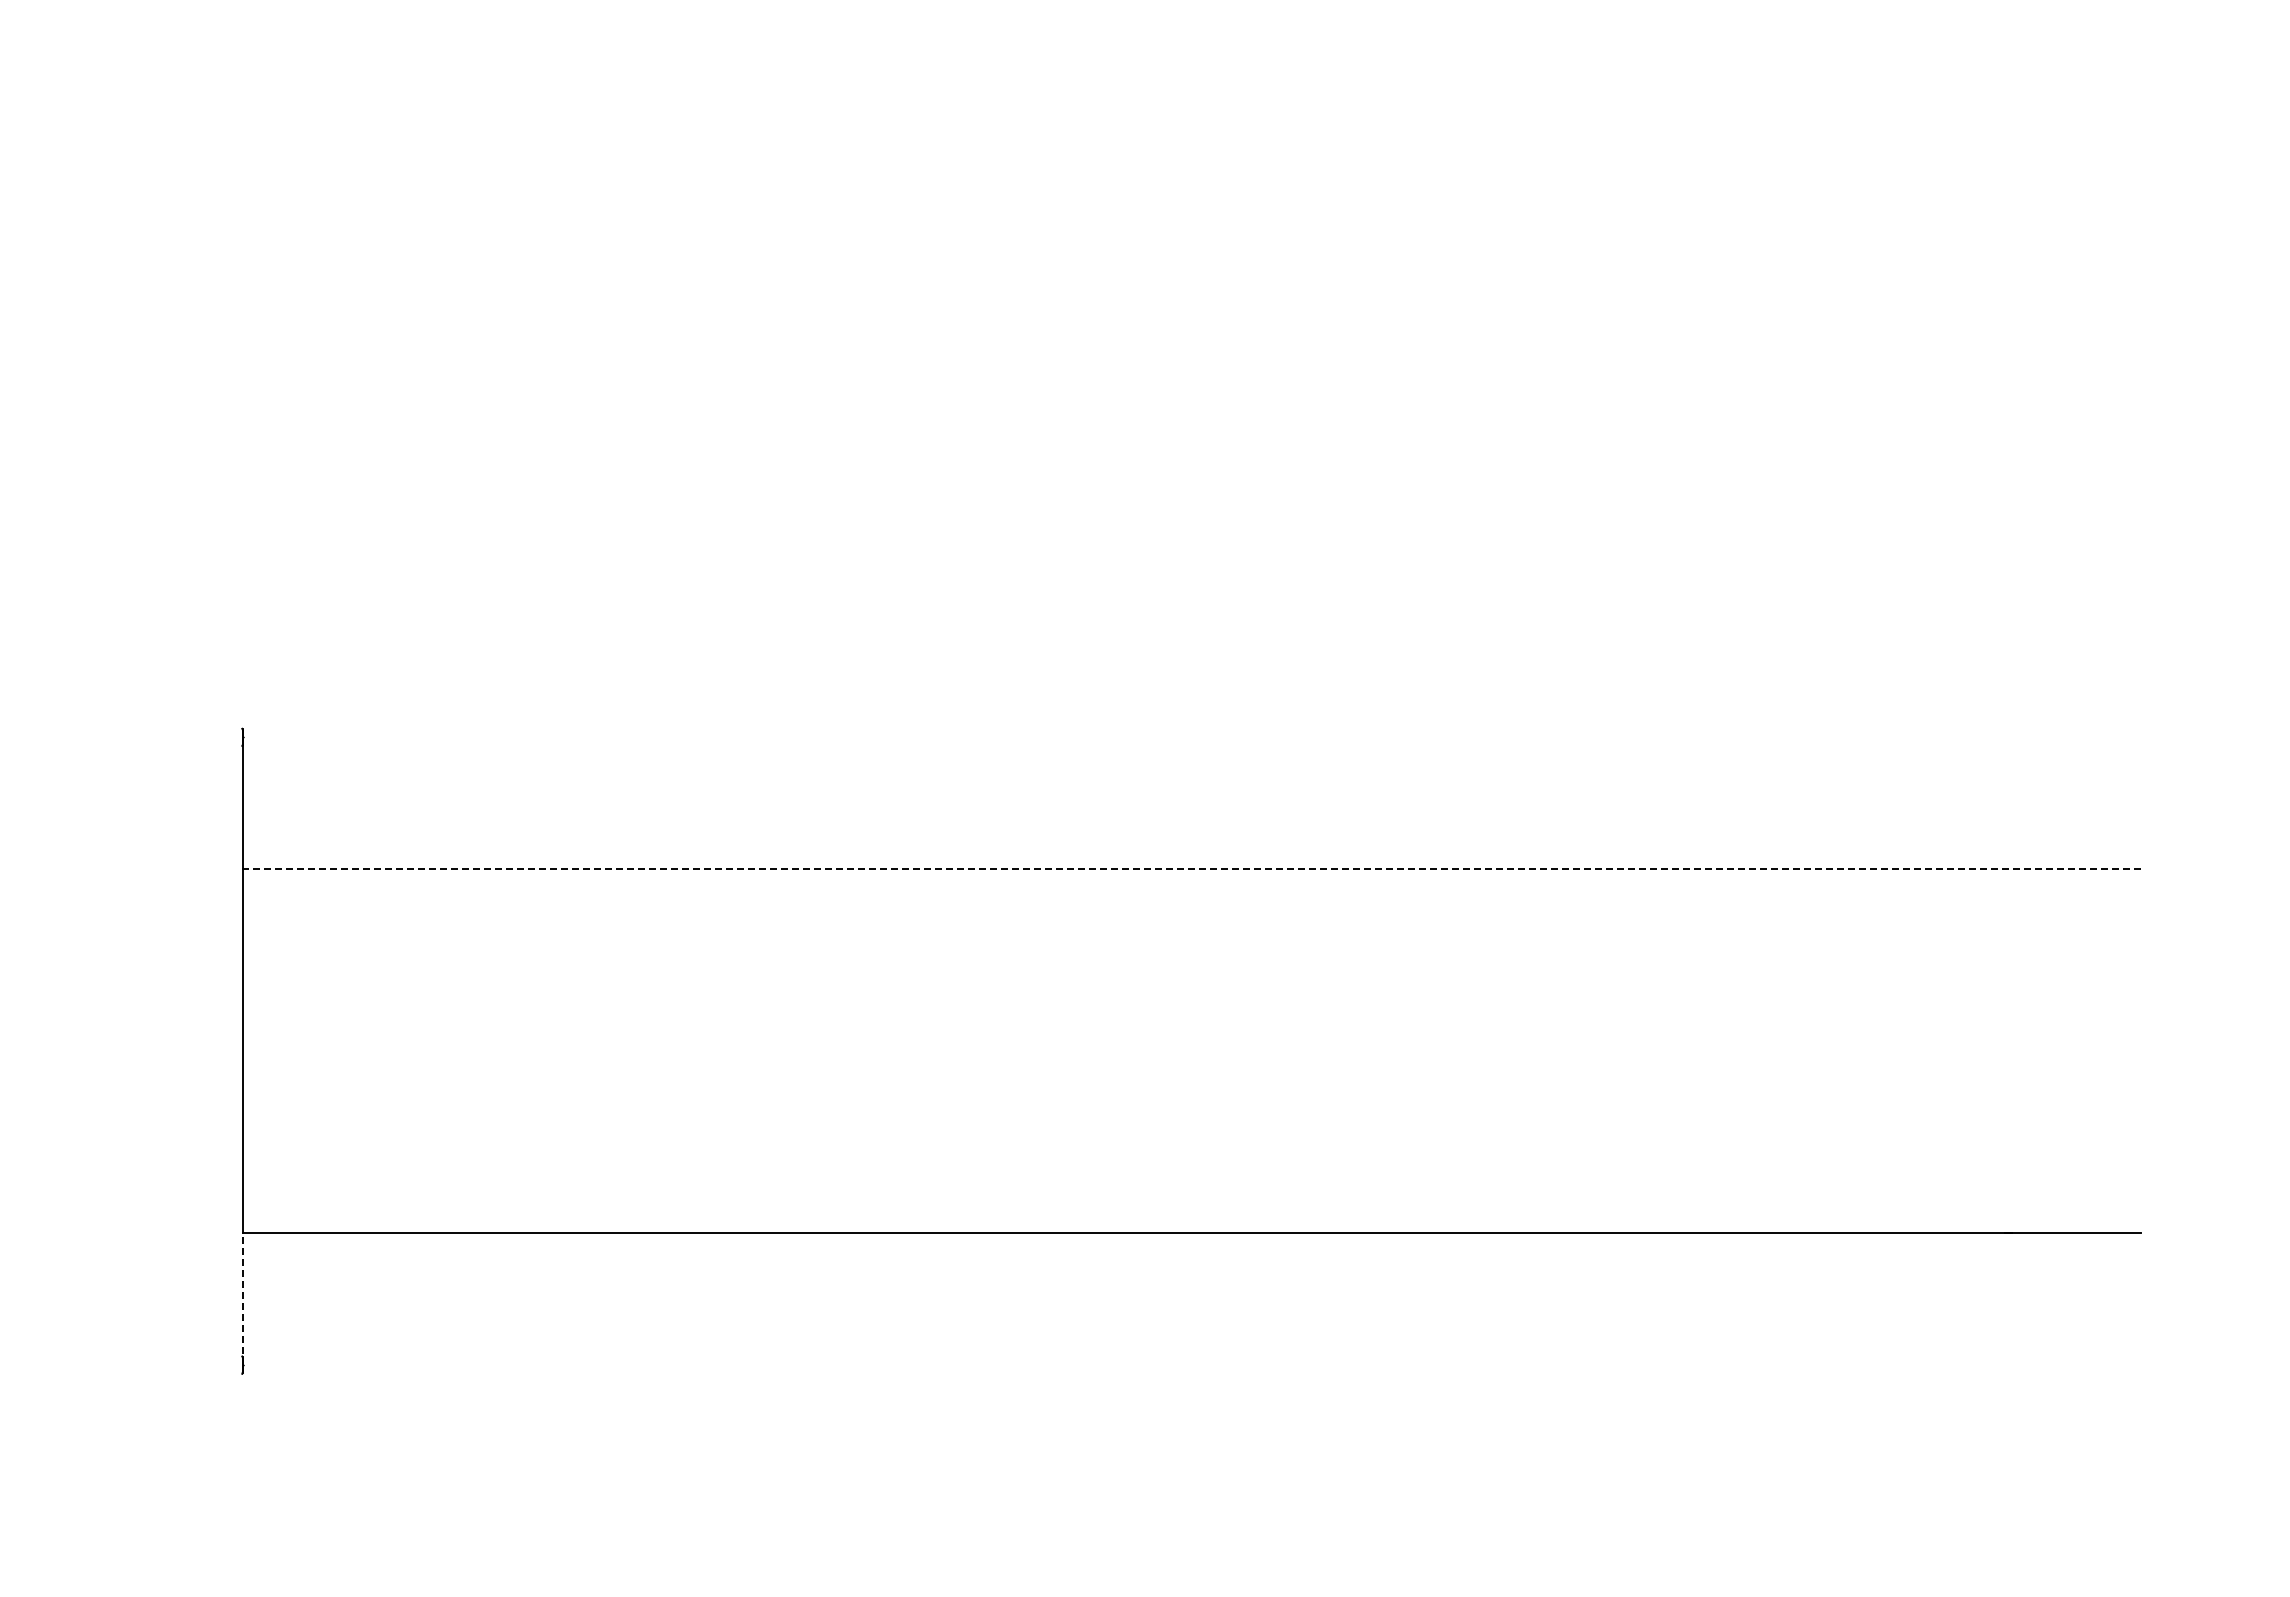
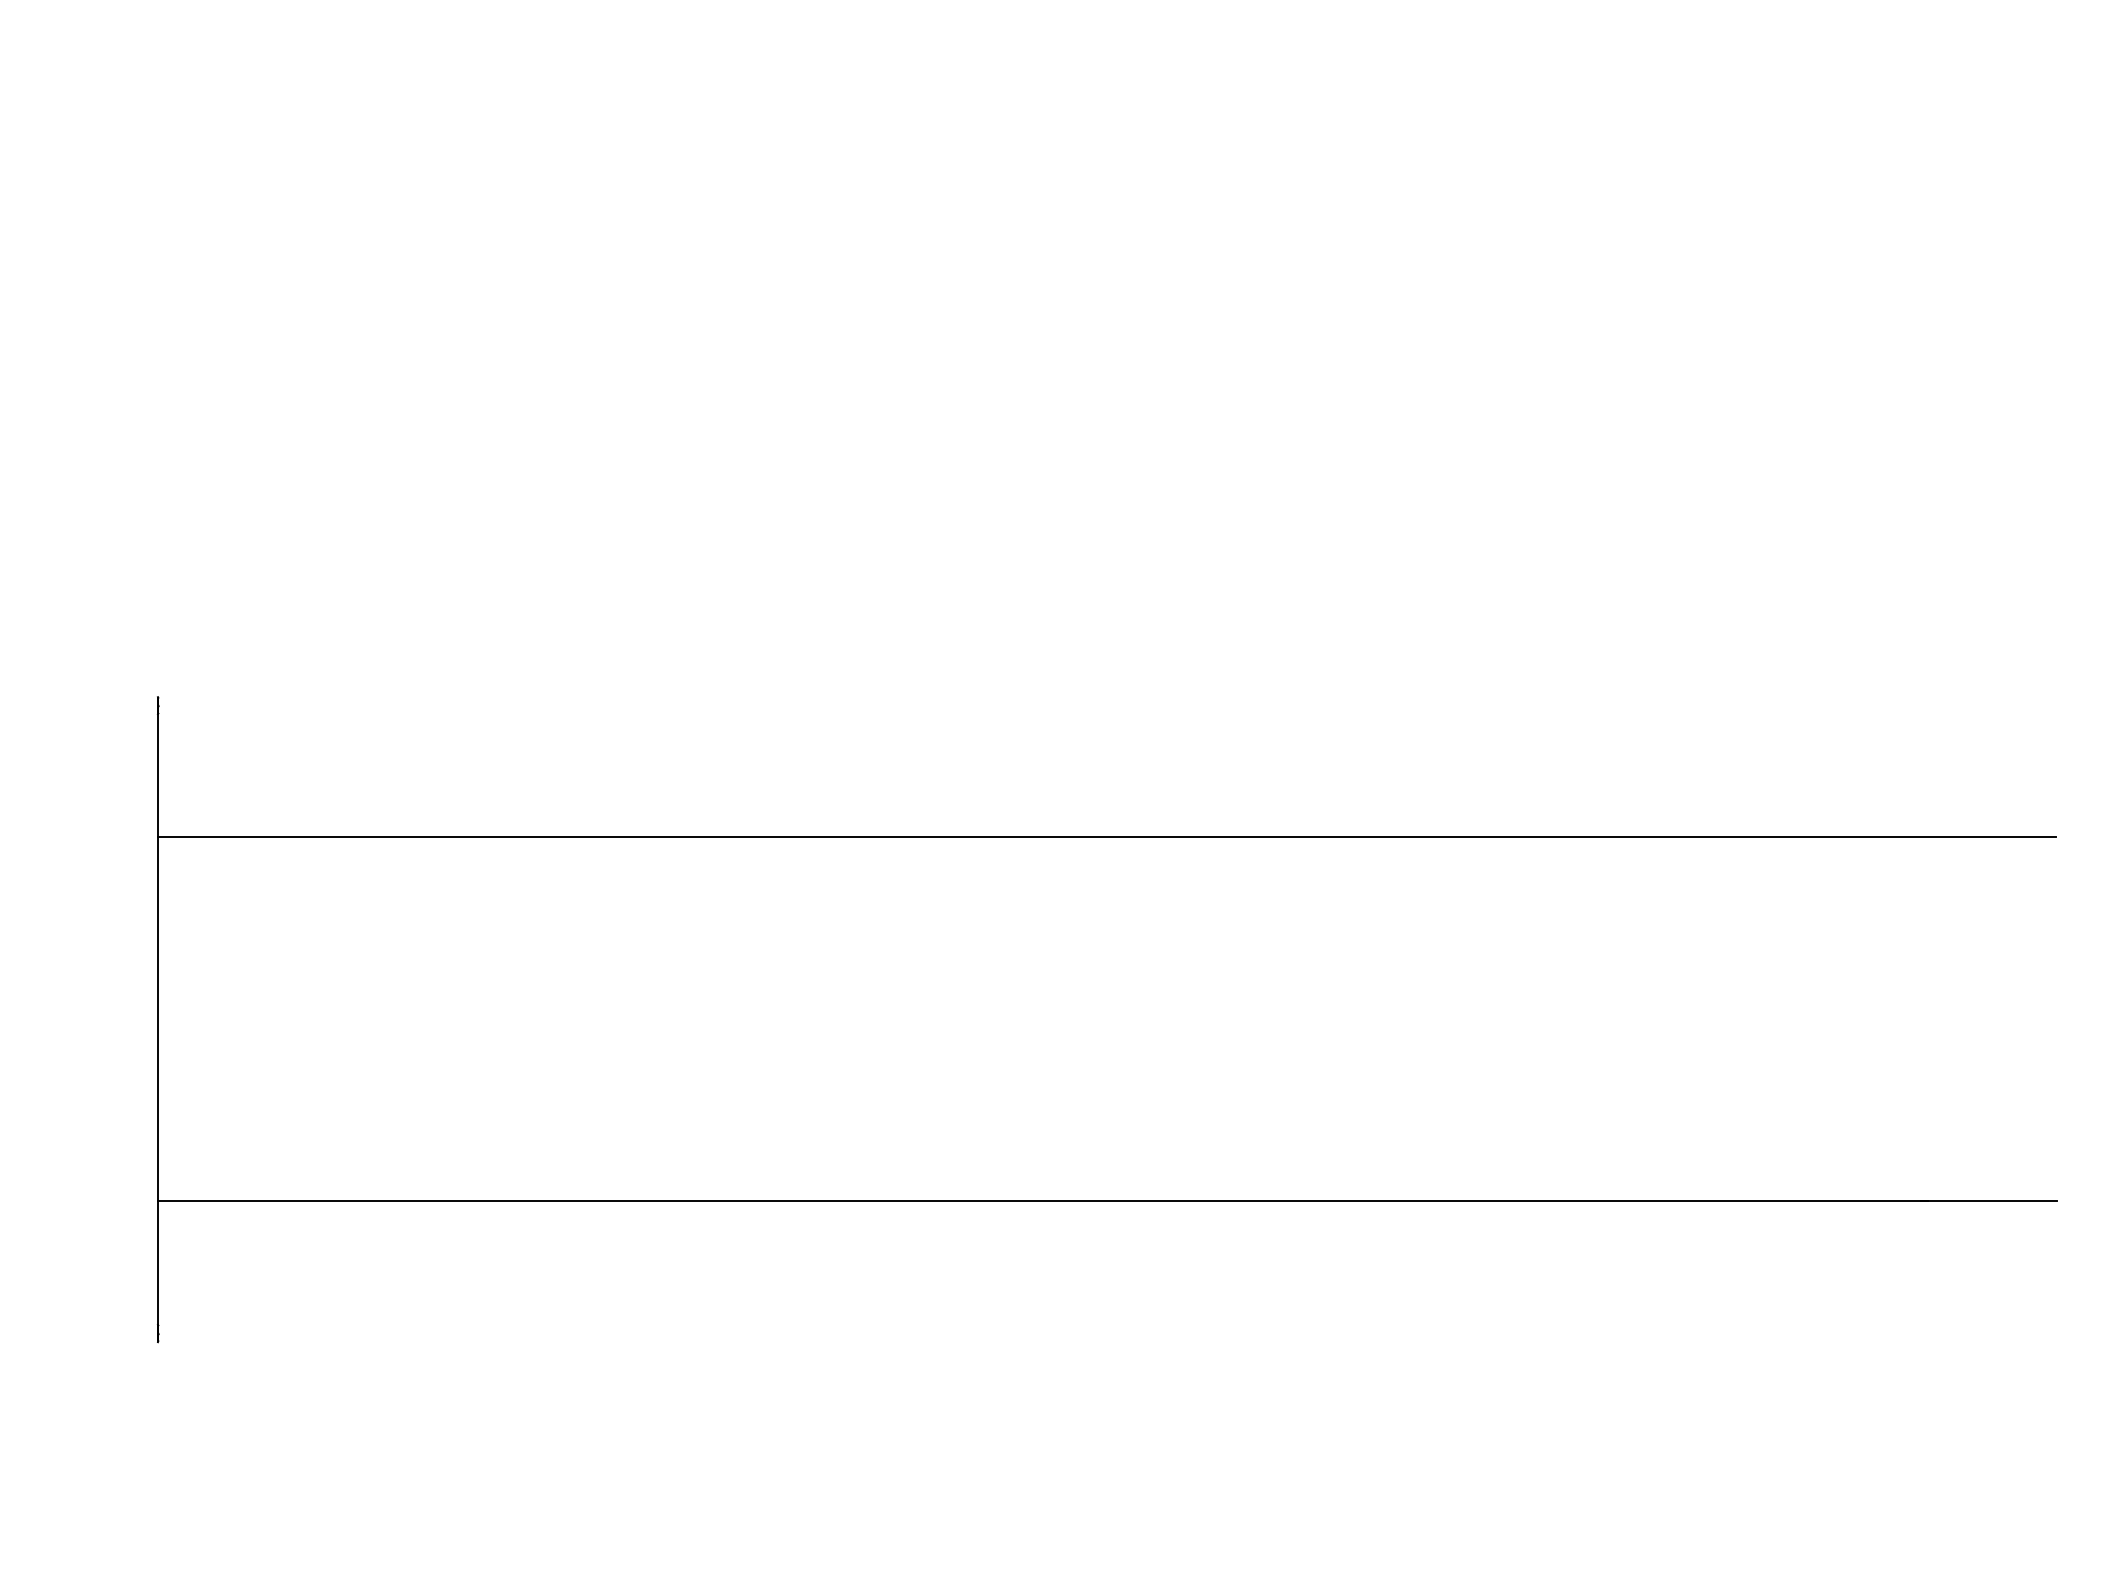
line: (1191, 868) -> (1107, 836), dashed -> solid
line: (242, 1298) -> (158, 1266), dashed -> solid

